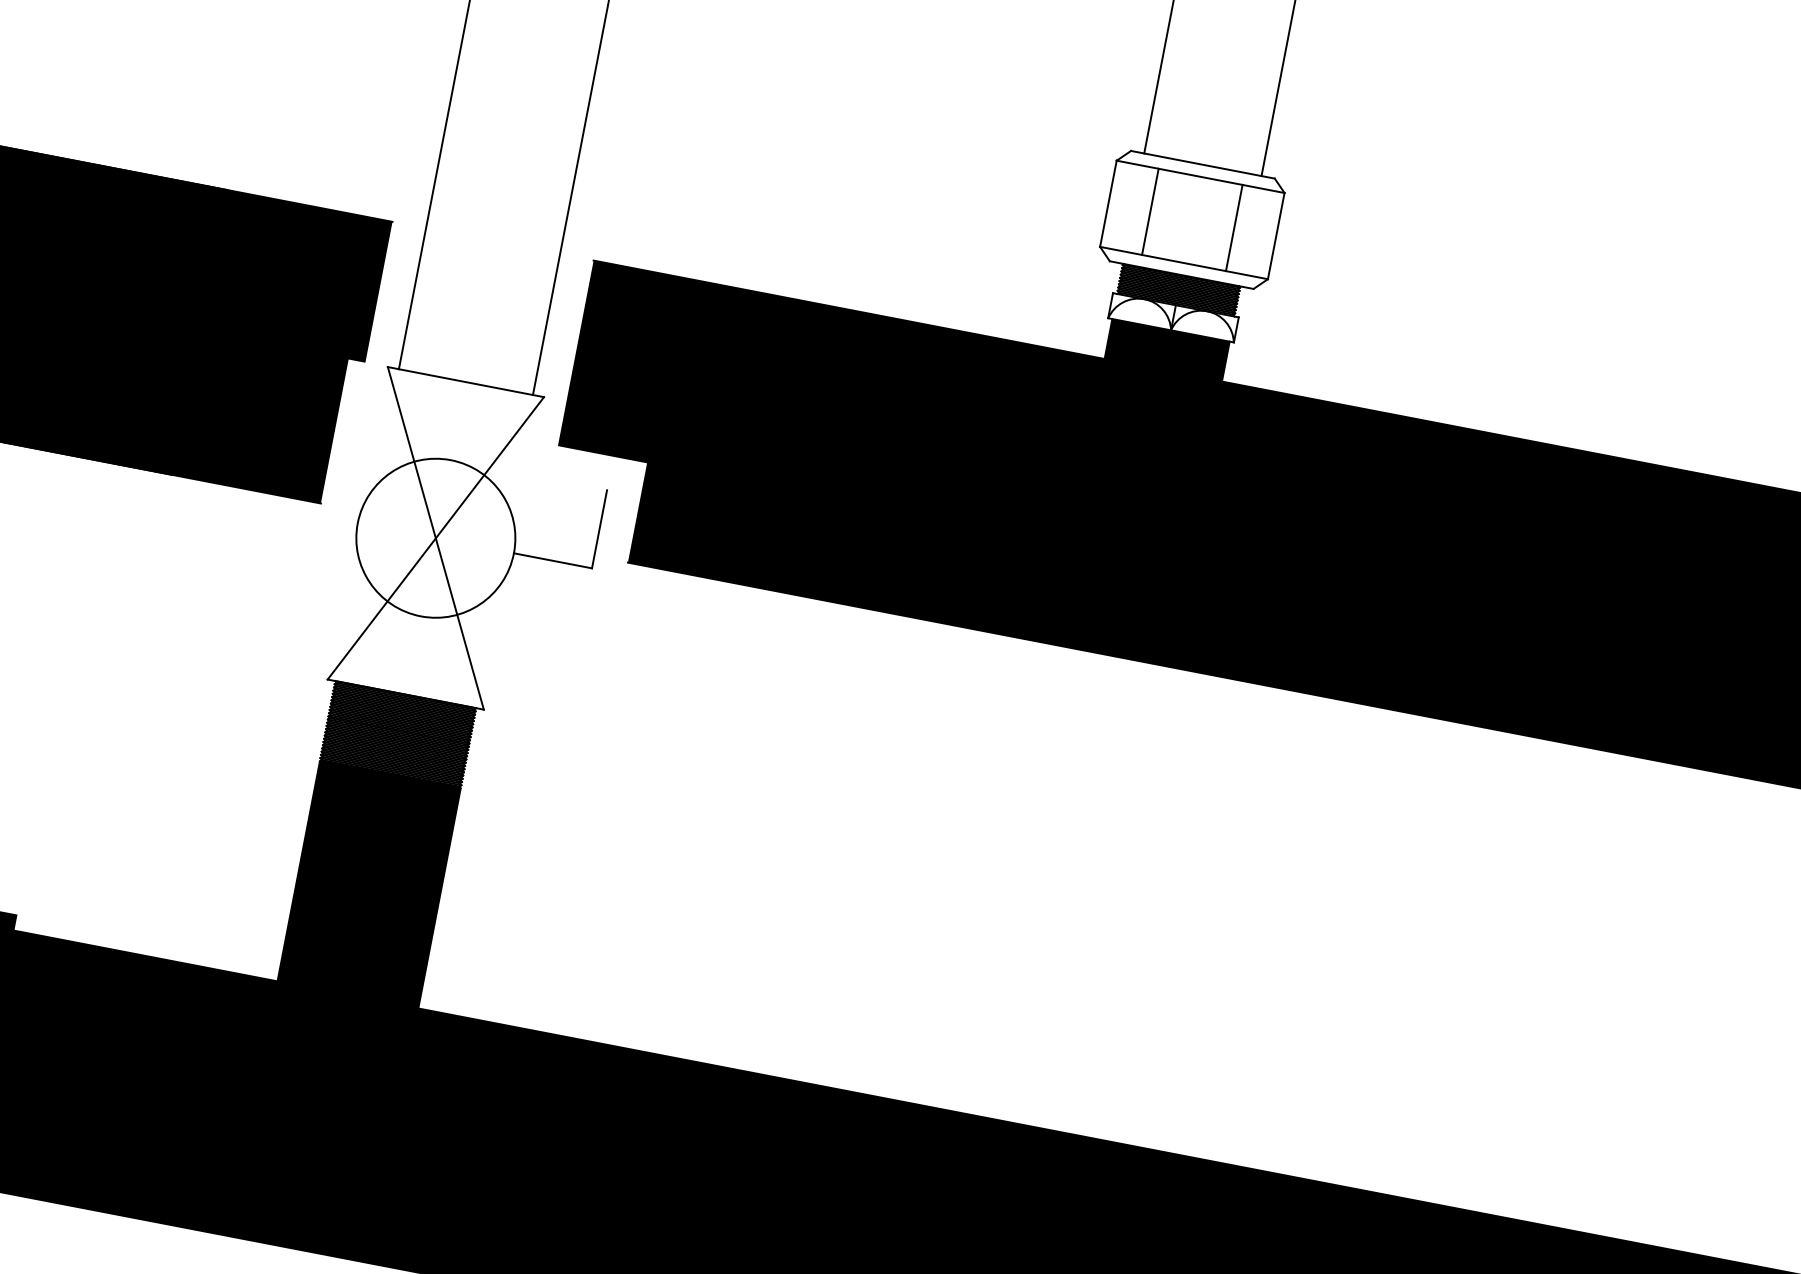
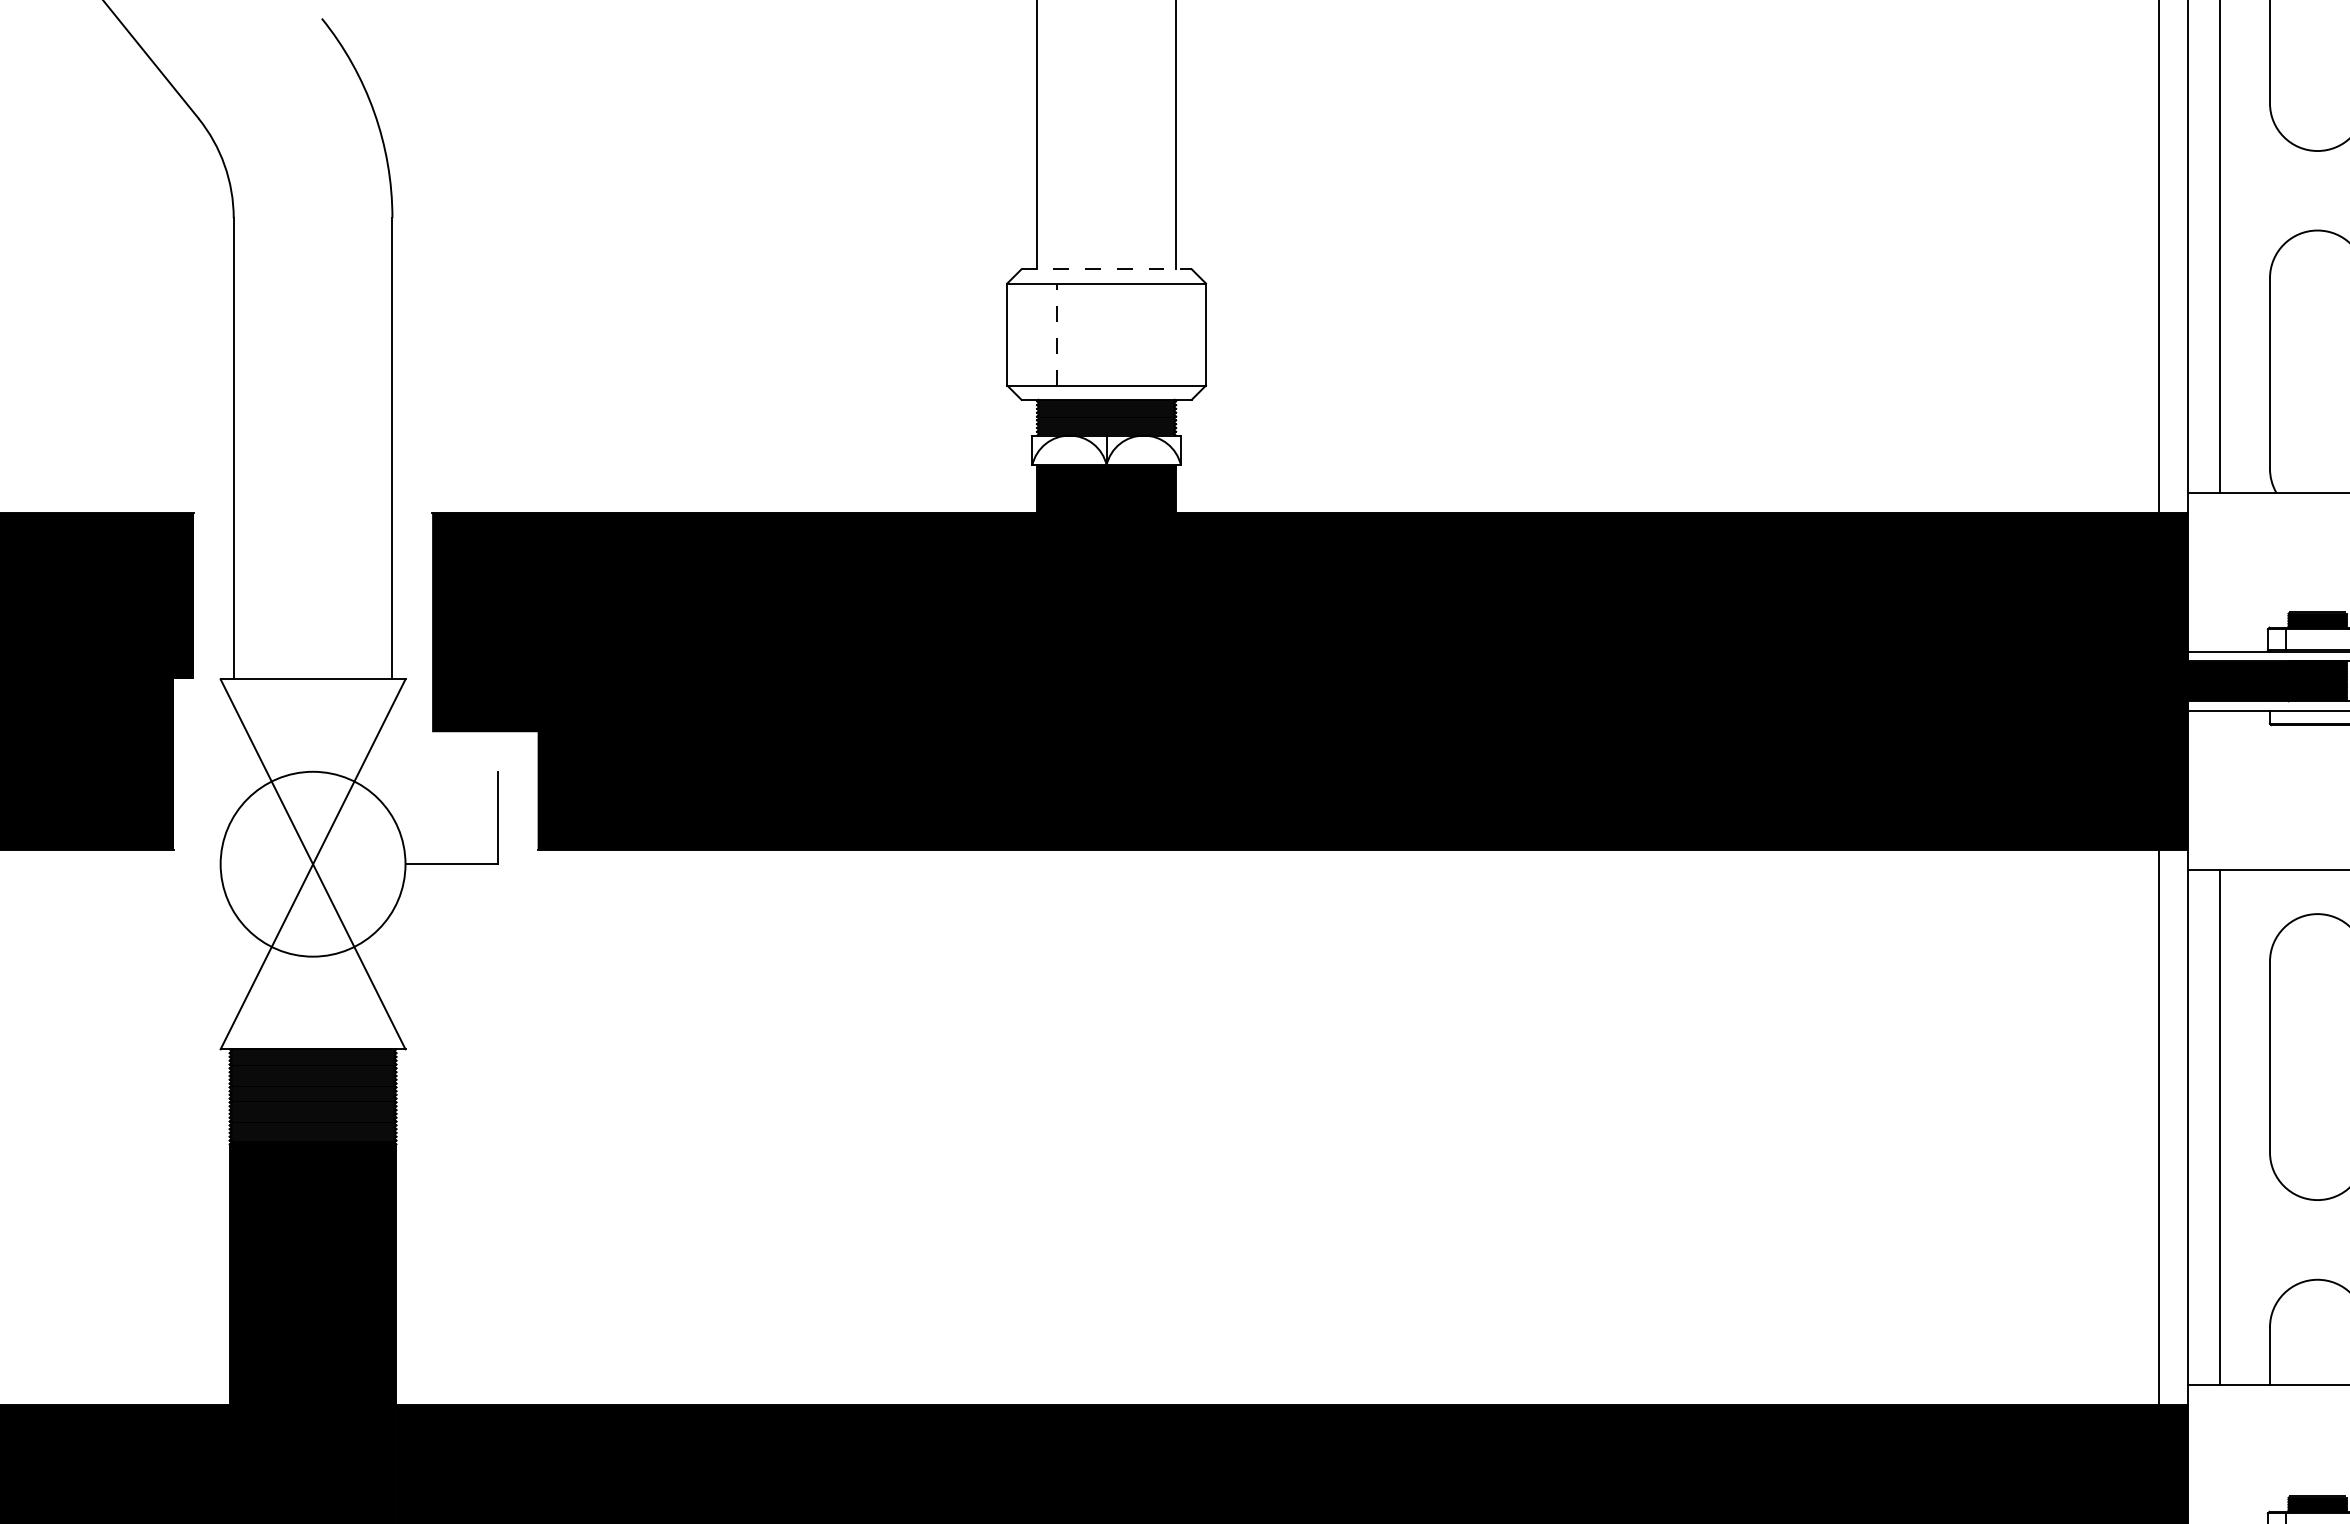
line: (1203, 165) -> (1107, 269), solid -> dashed
line: (1149, 211) -> (1056, 334), solid -> dashed
line: (1234, 228) -> (1156, 334), removed

